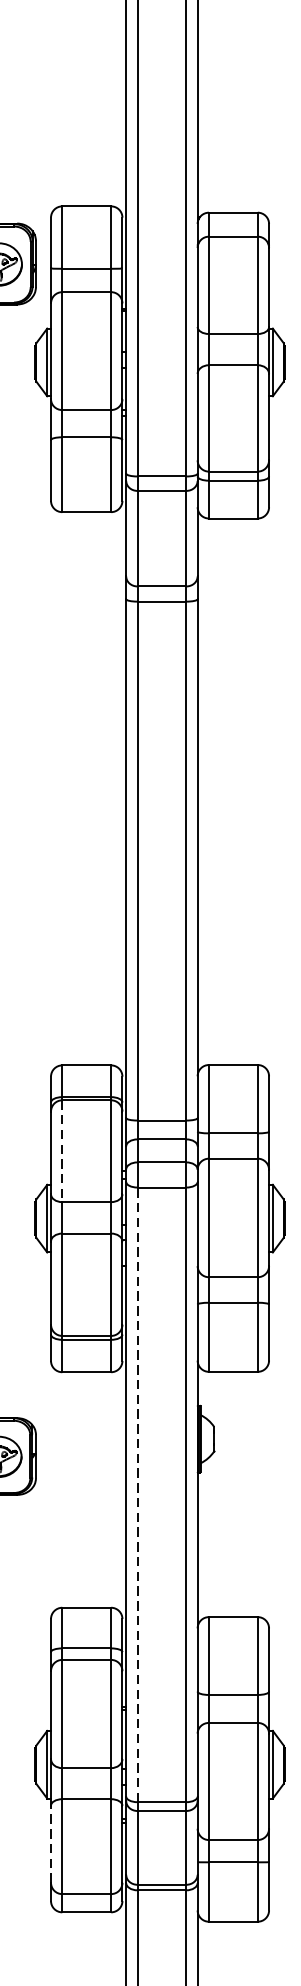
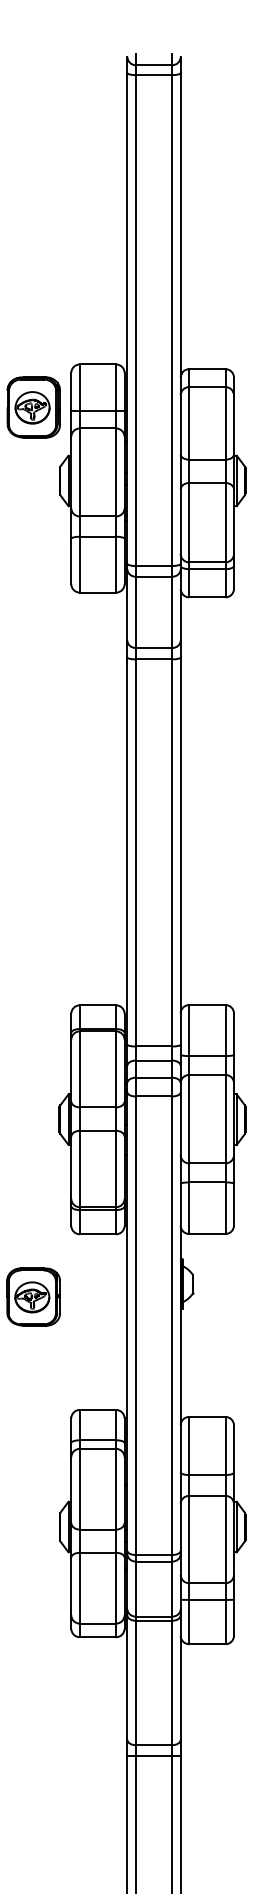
line: (62, 1151) -> (79, 1069), dashed -> solid
line: (137, 1494) -> (135, 1325), dashed -> solid
line: (51, 1844) -> (71, 1586), dashed -> solid

